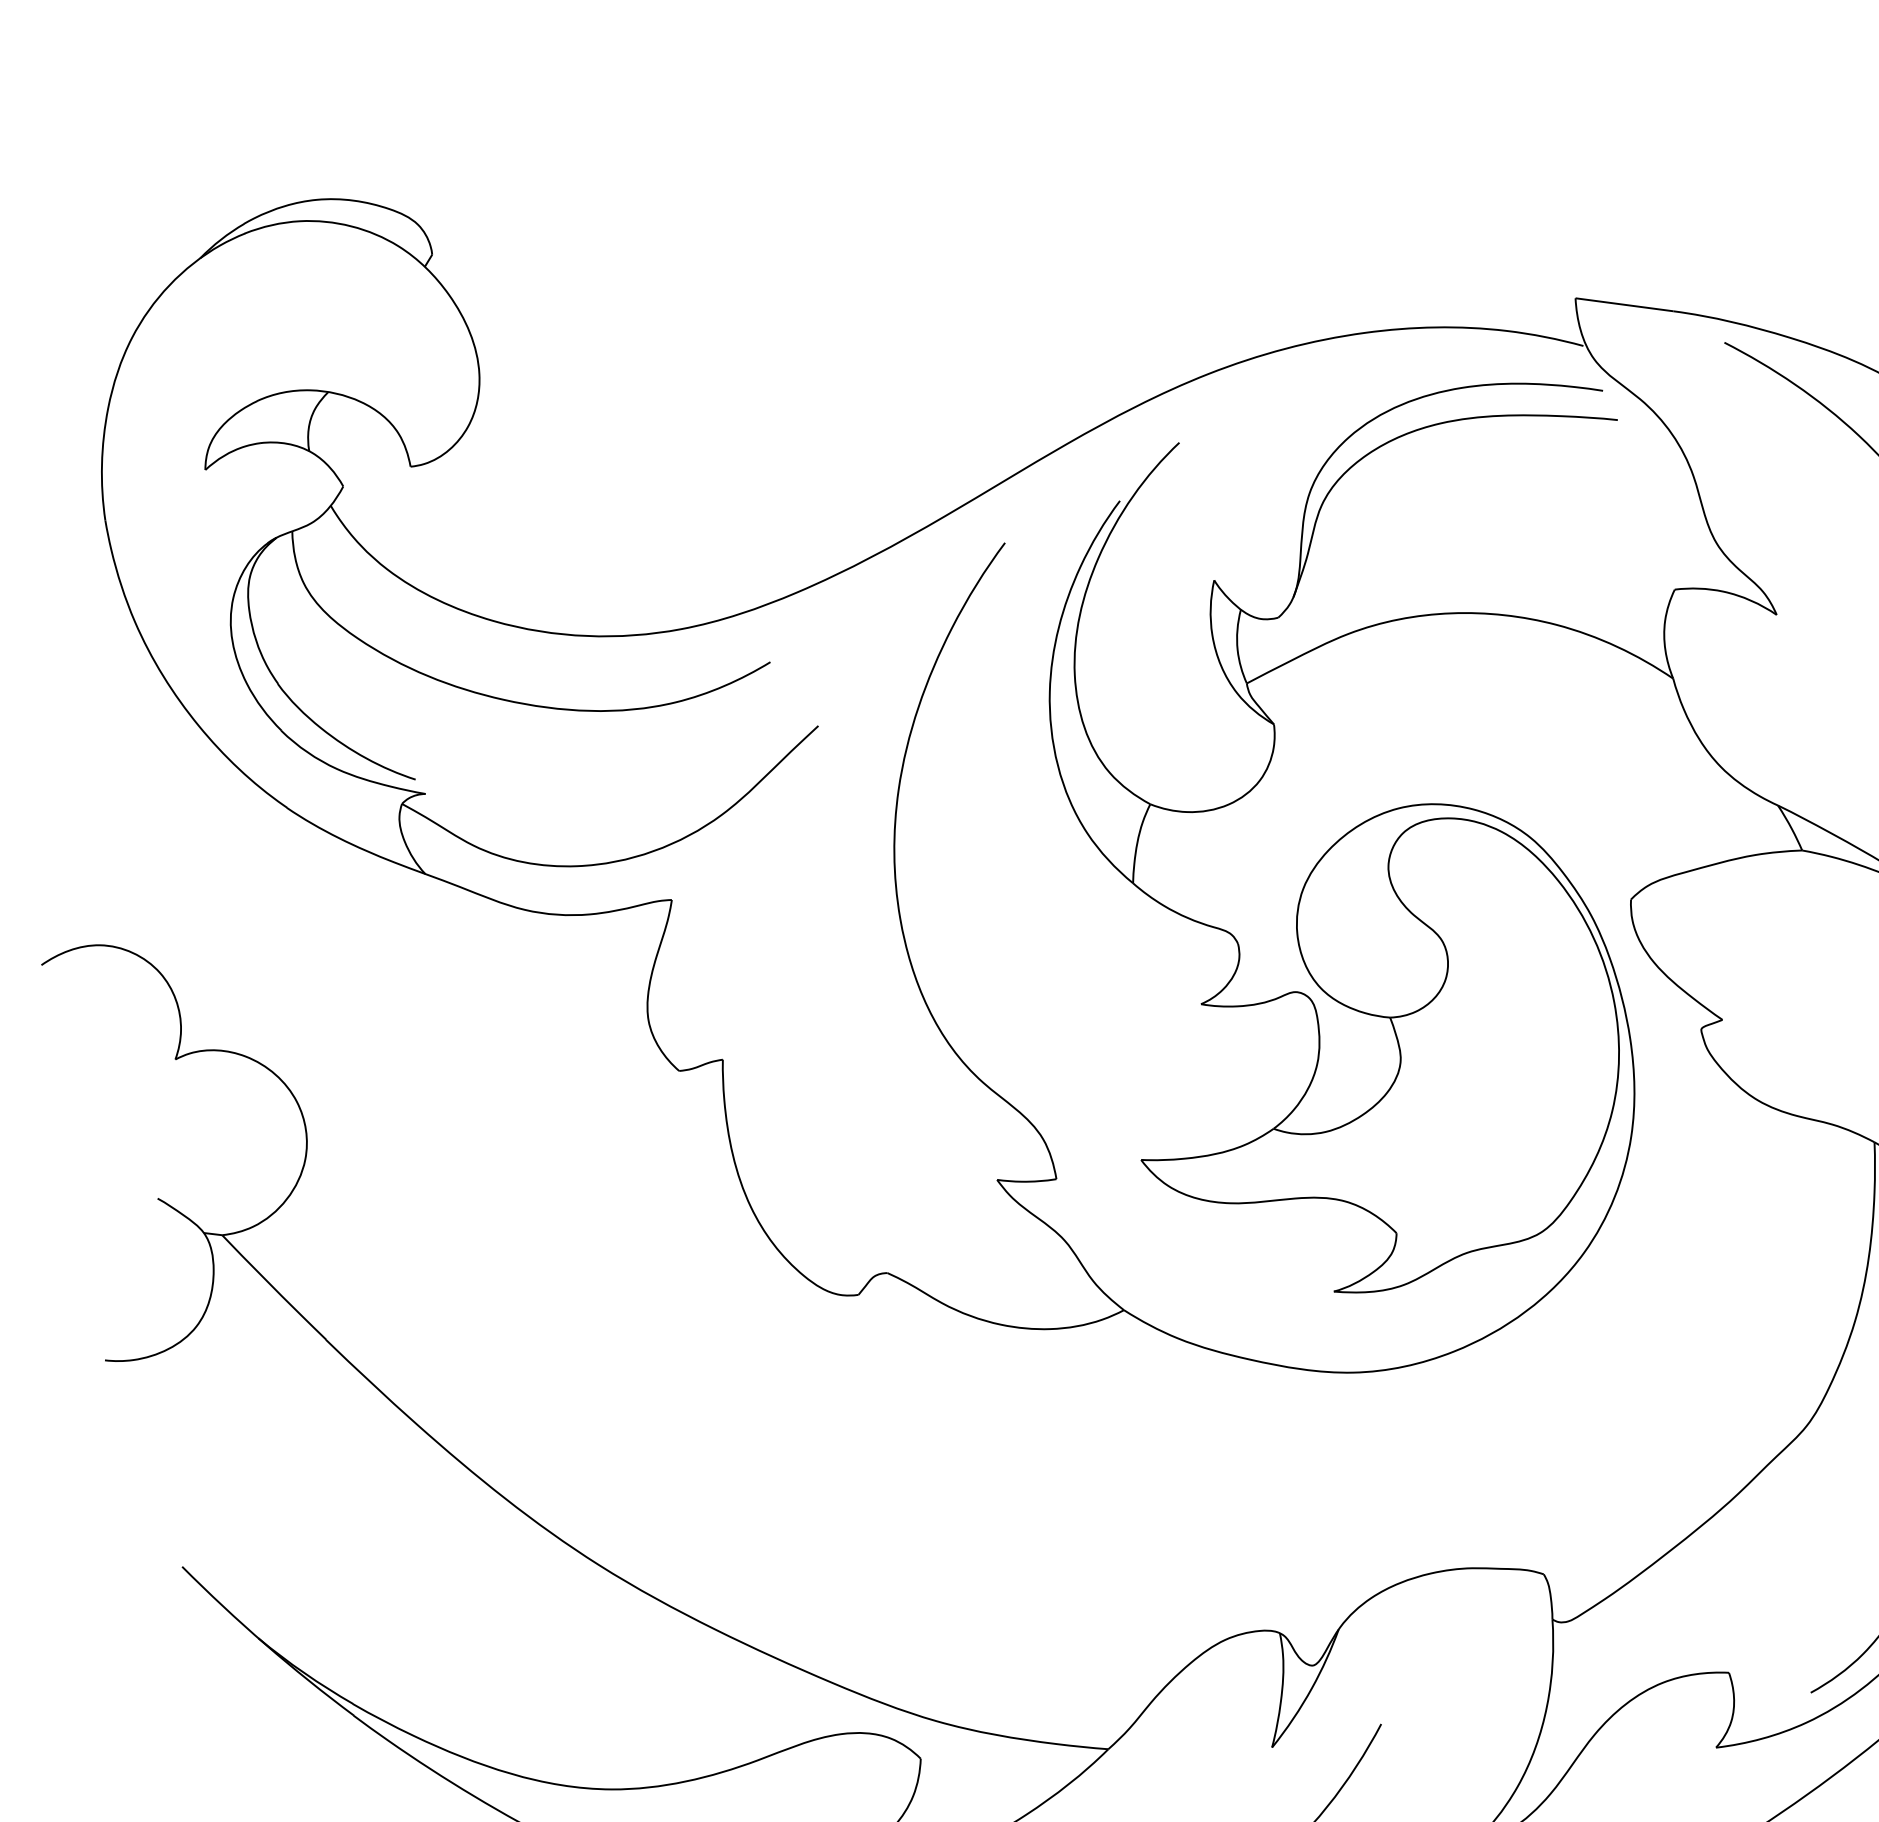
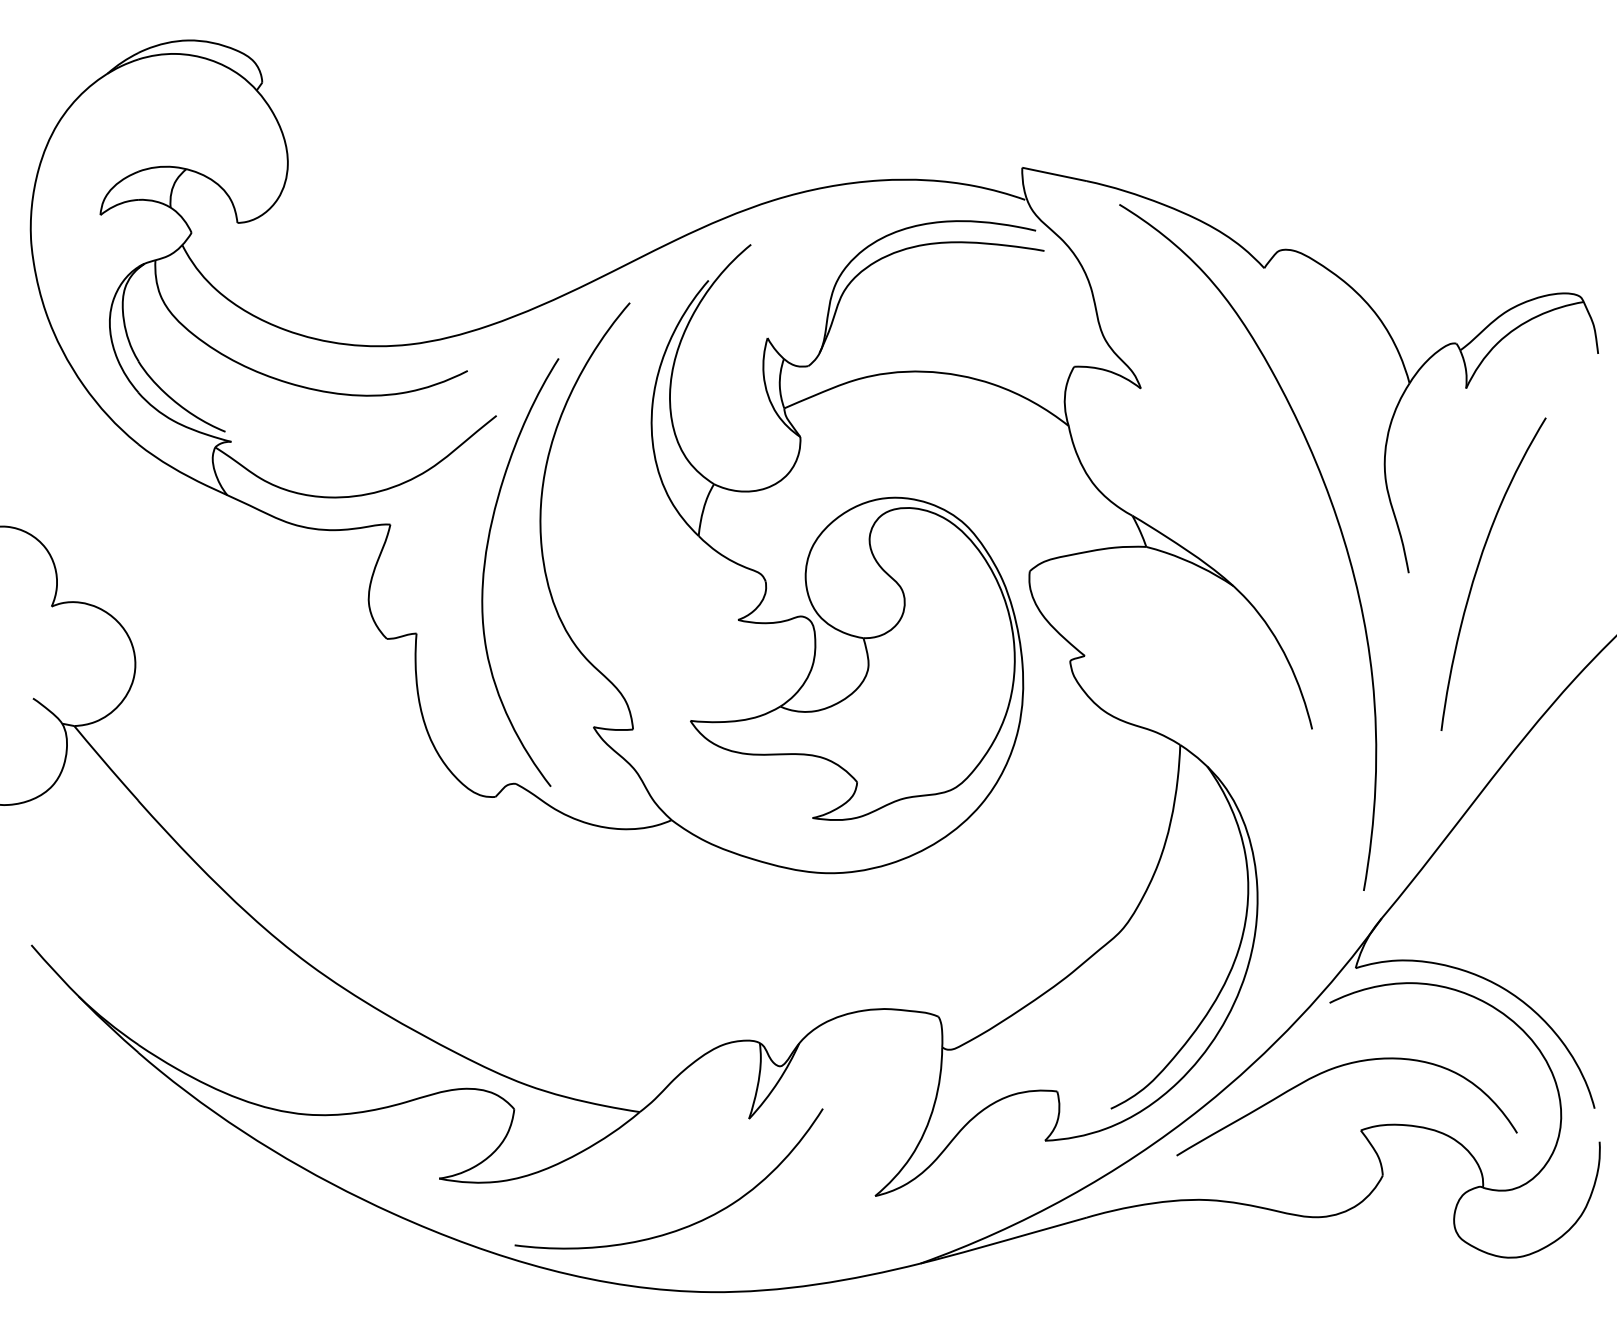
curve: (818, 955) -> (485, 568), added

